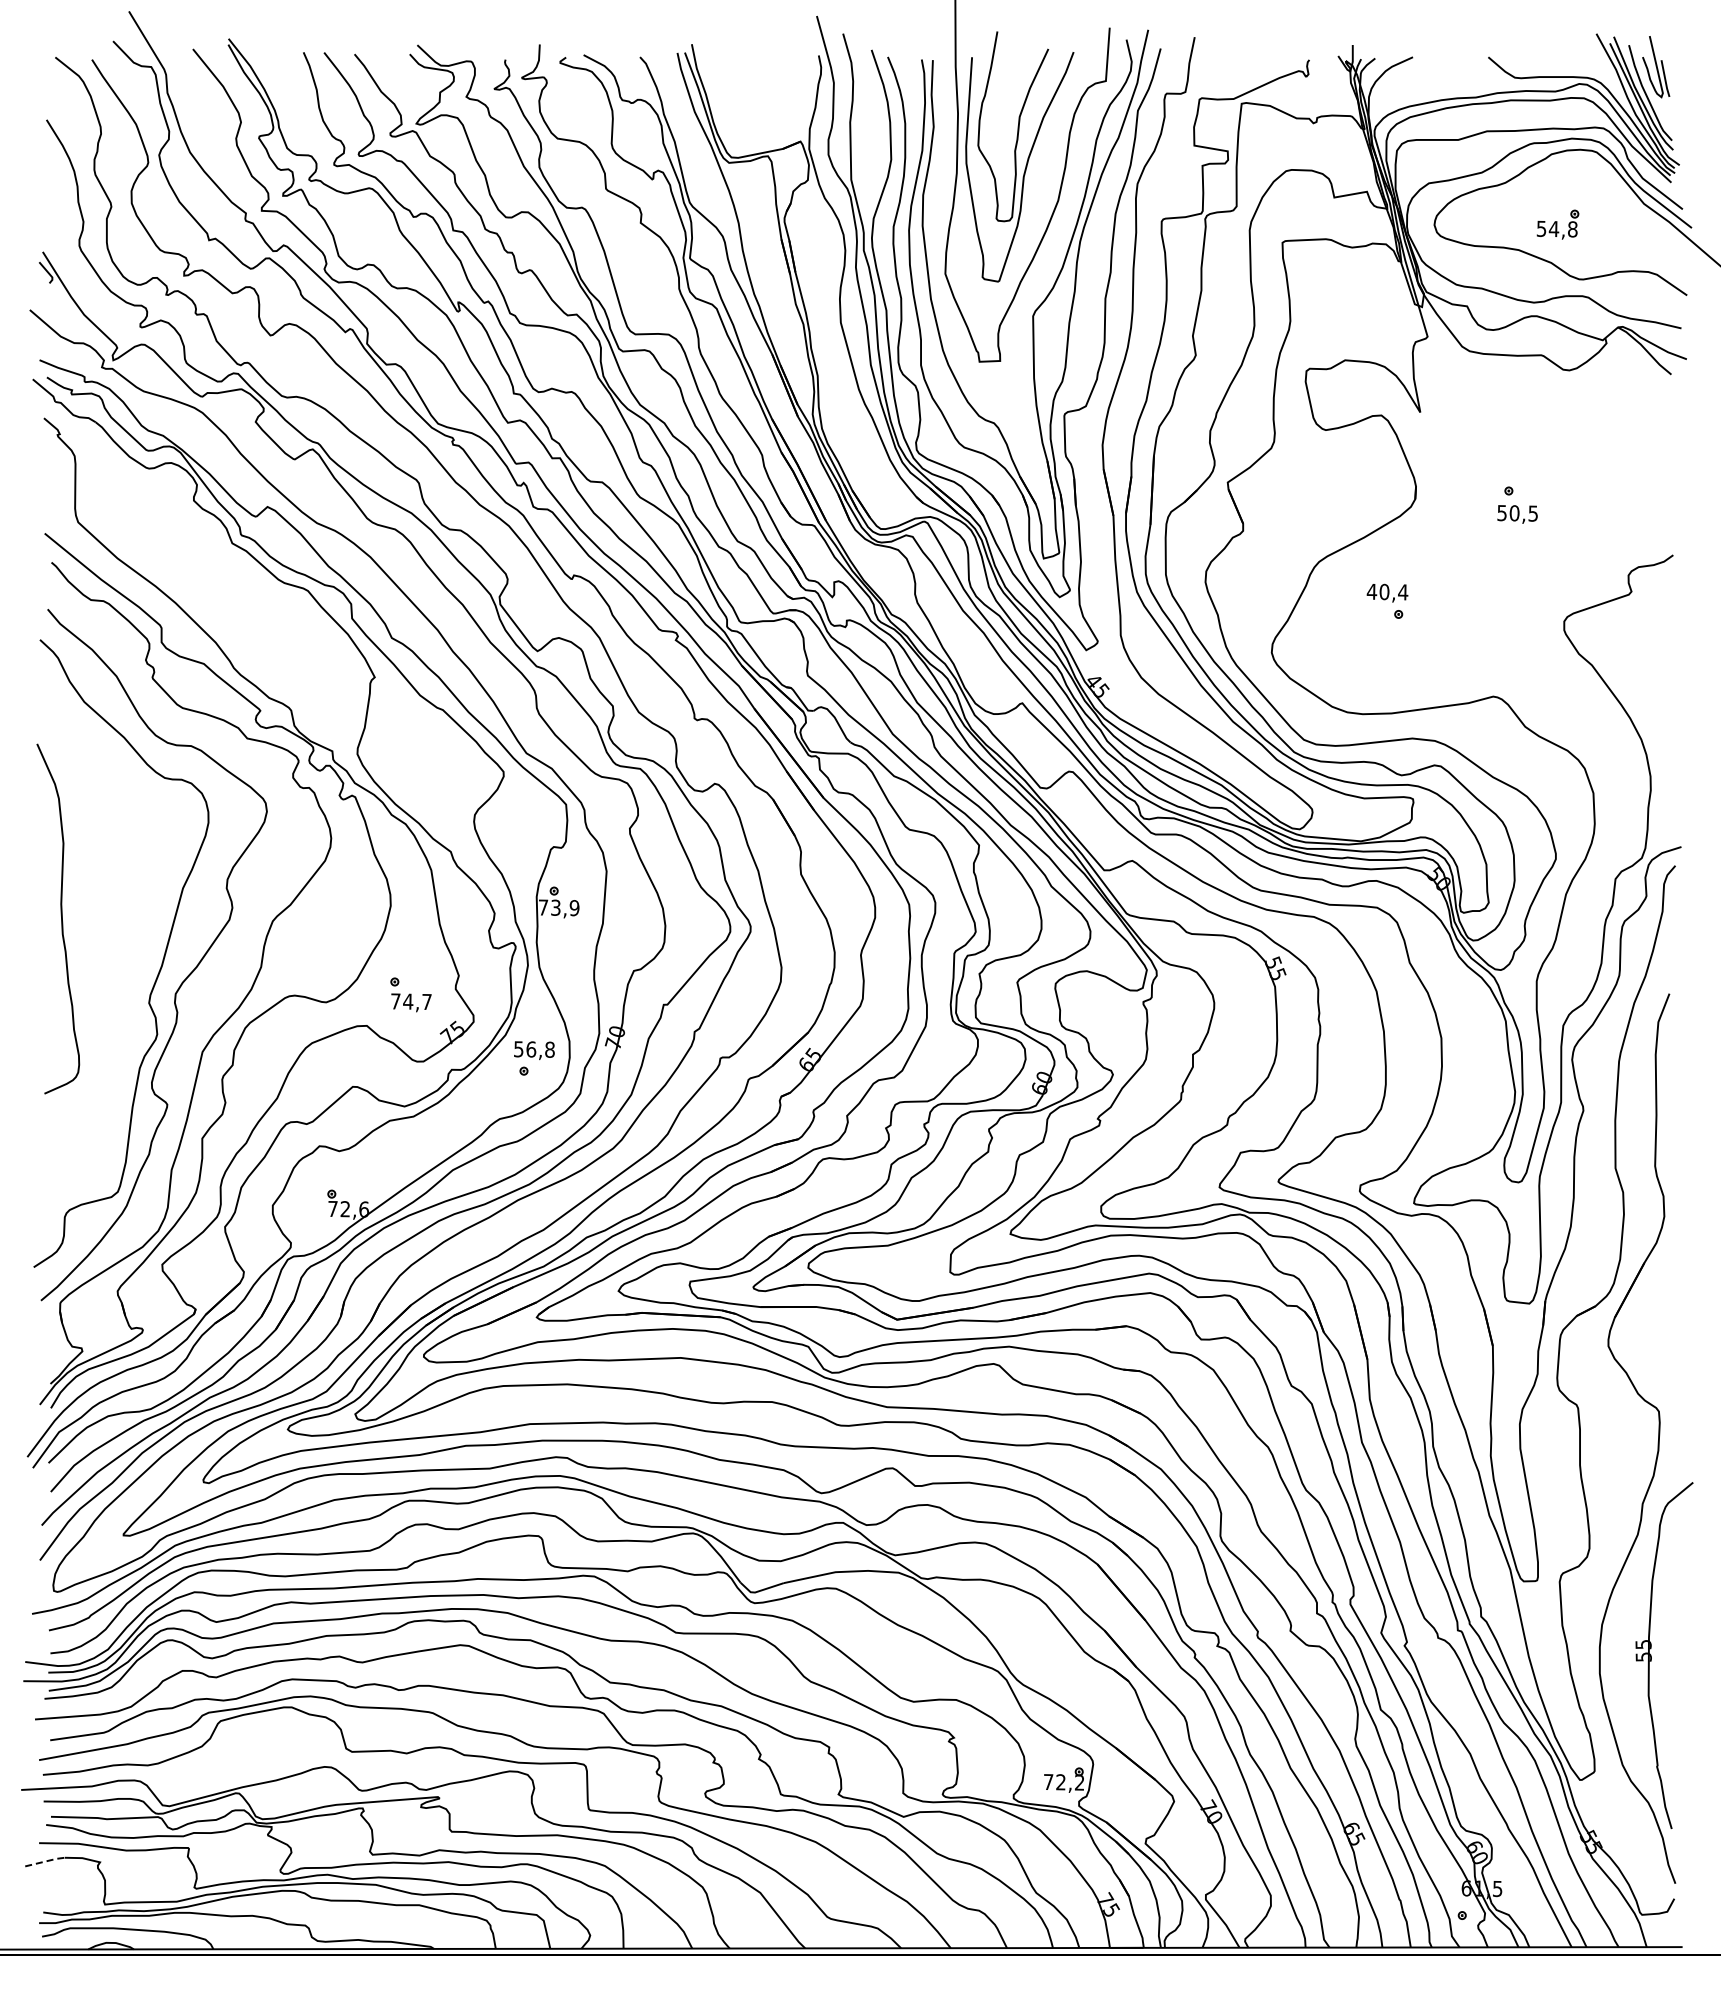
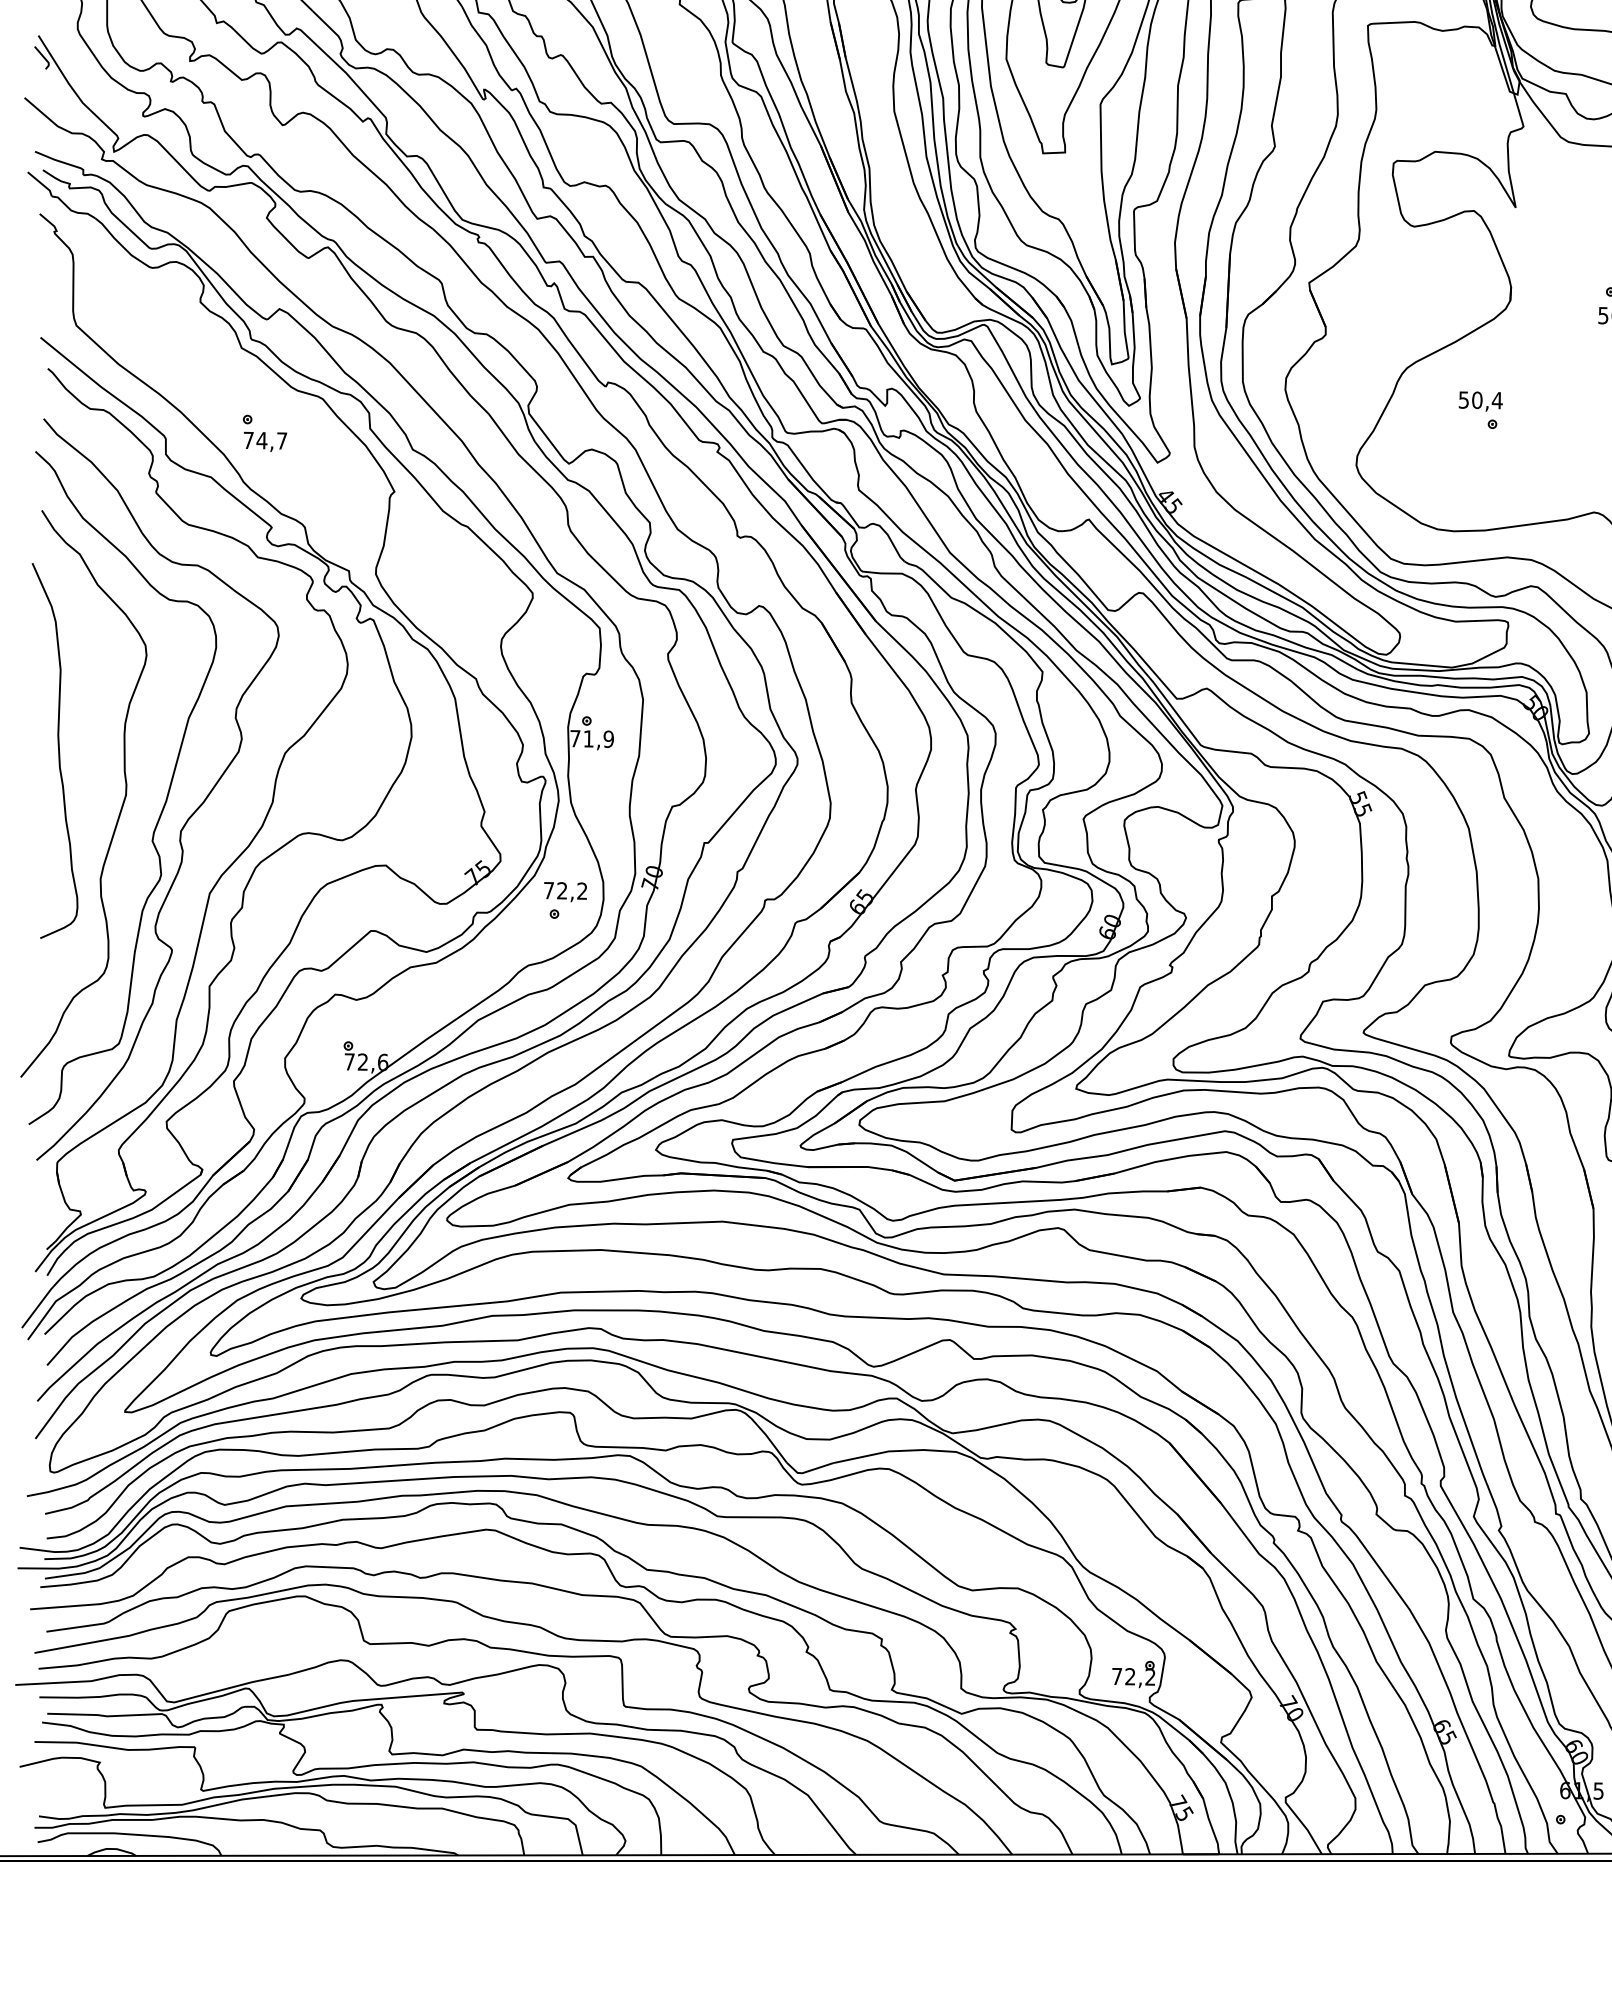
text: (1371, 591) -> (1463, 399), 40,4 -> 50,4
text: (555, 907) -> (588, 738), 73,9 -> 71,9
curve: (120, 968) -> (121, 804), added
part: (410, 994) -> (264, 432), moved
text: (534, 1049) -> (565, 890), 56,8 -> 72,2
line: (46, 1861) -> (42, 1761), dashed -> solid

